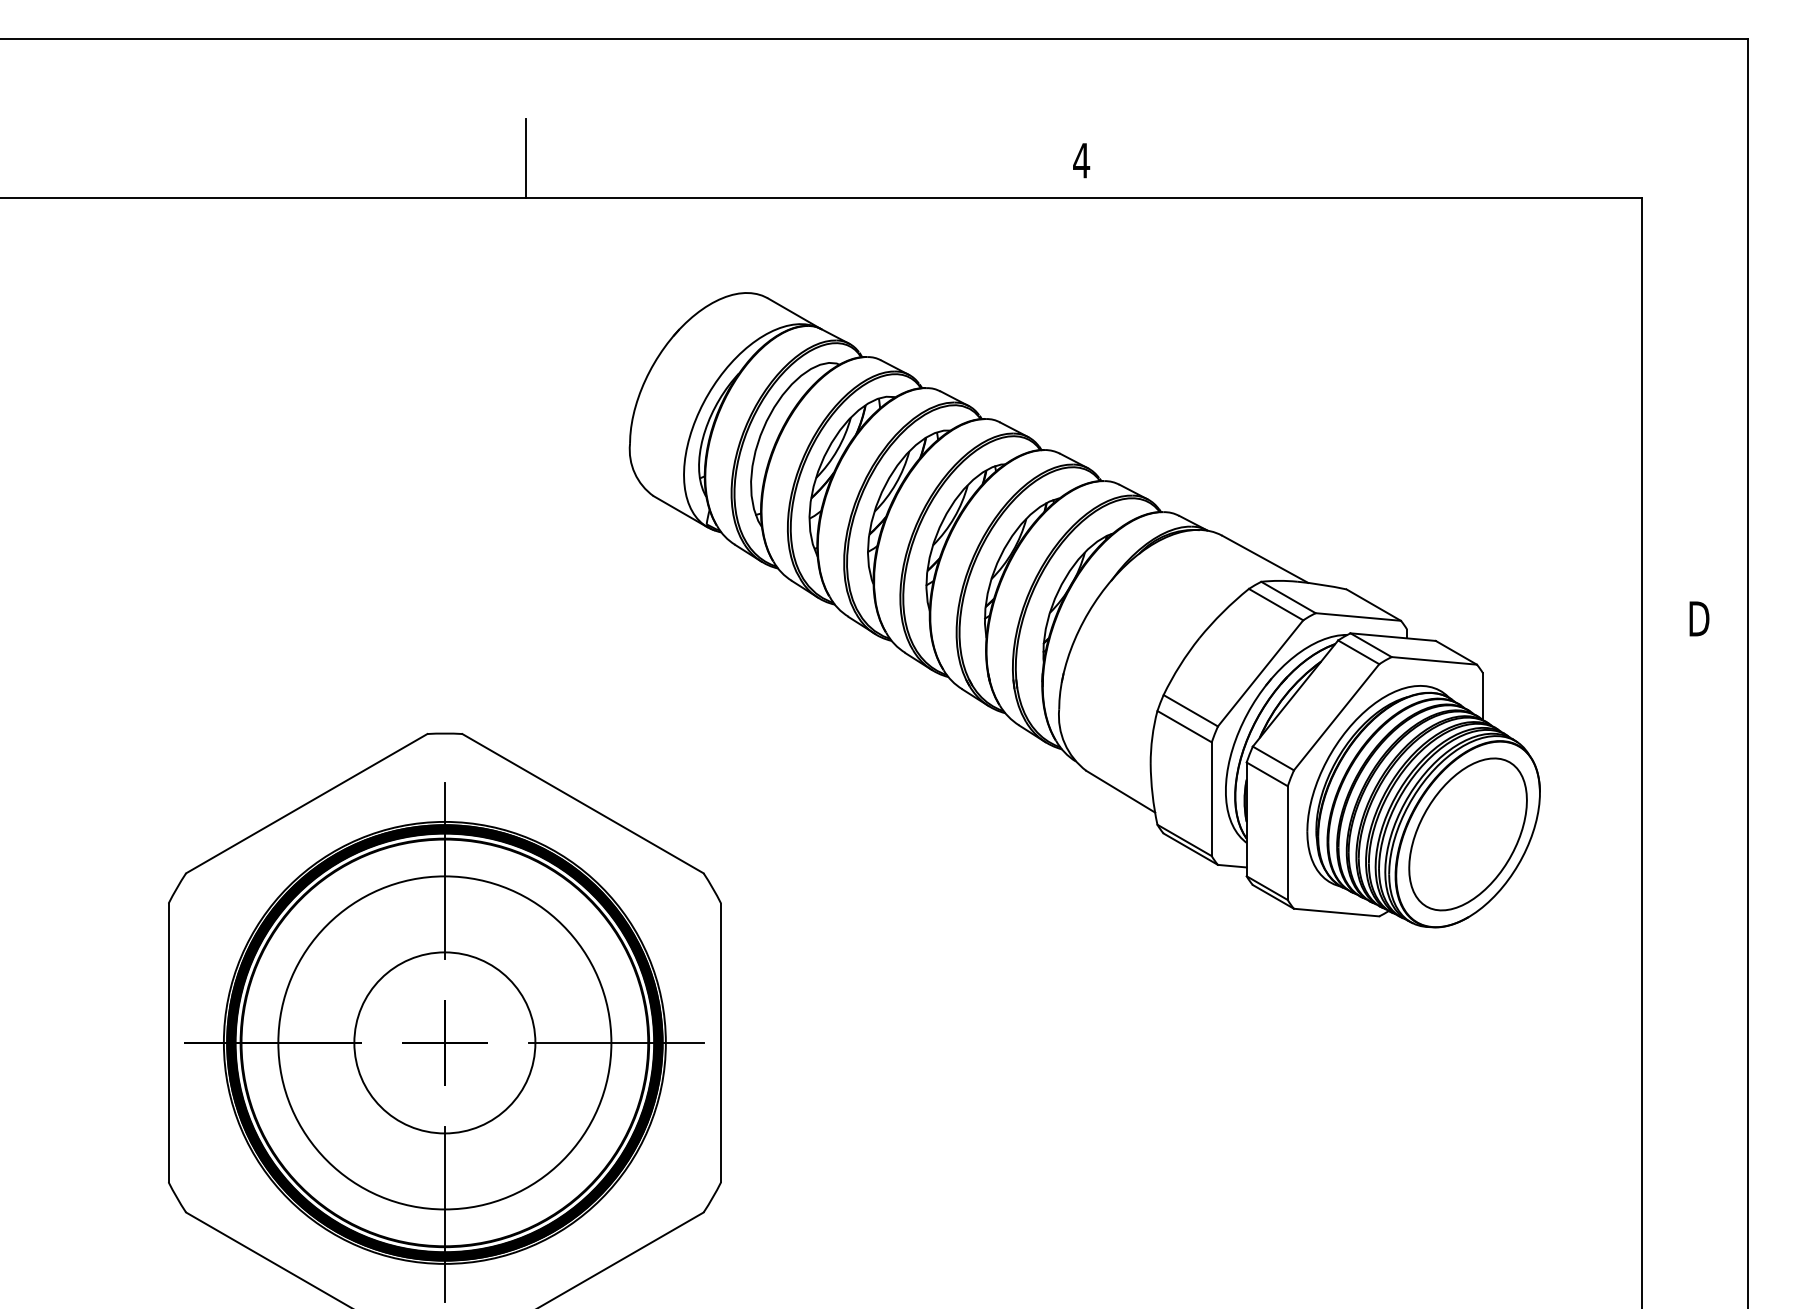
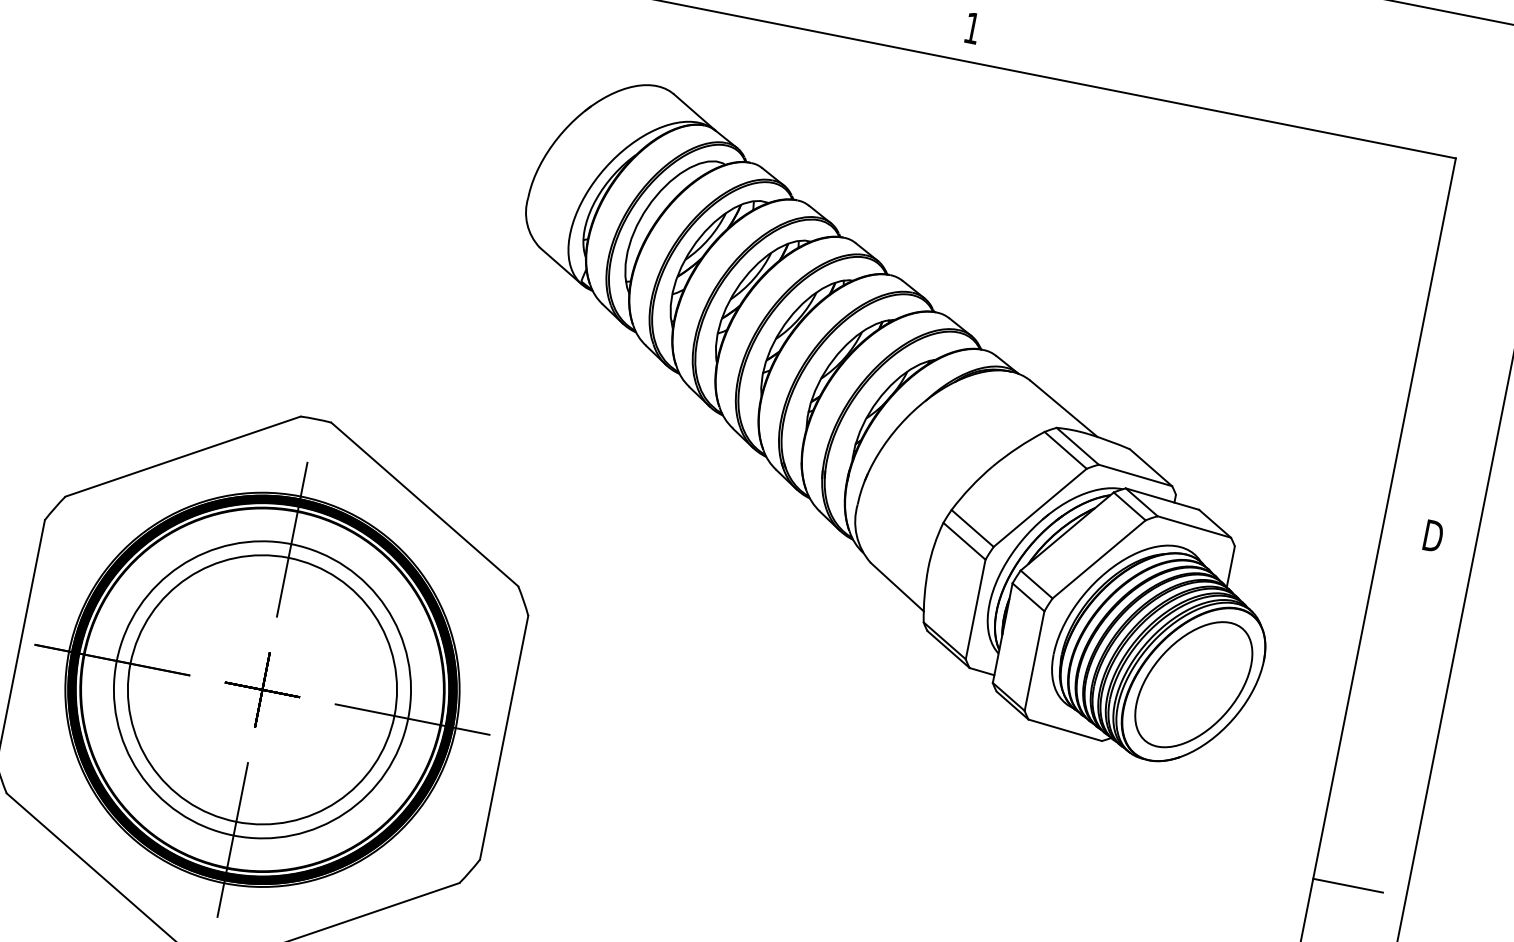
text: (1081, 160) -> (972, 28), 4 -> 1
line: (1681, 1021) -> (1348, 885), added
circle: (444, 1042) -> (262, 689), size x1.67

